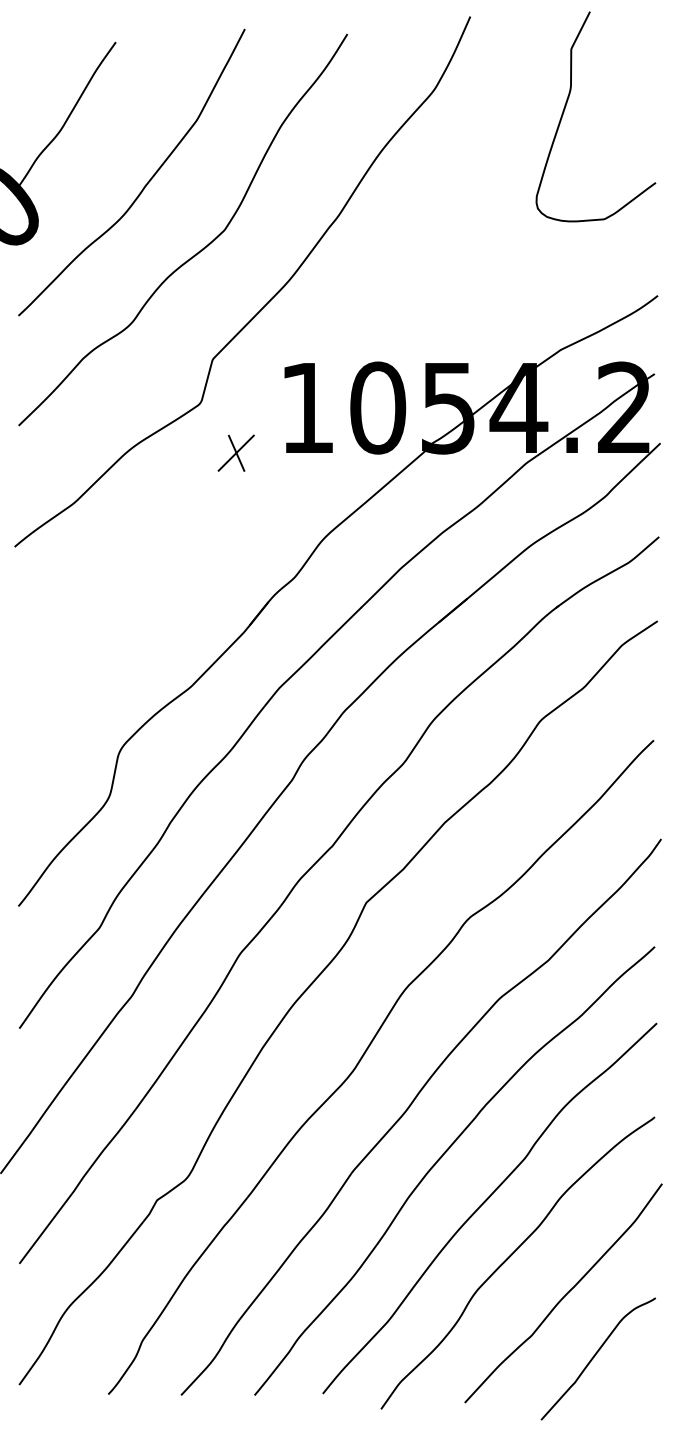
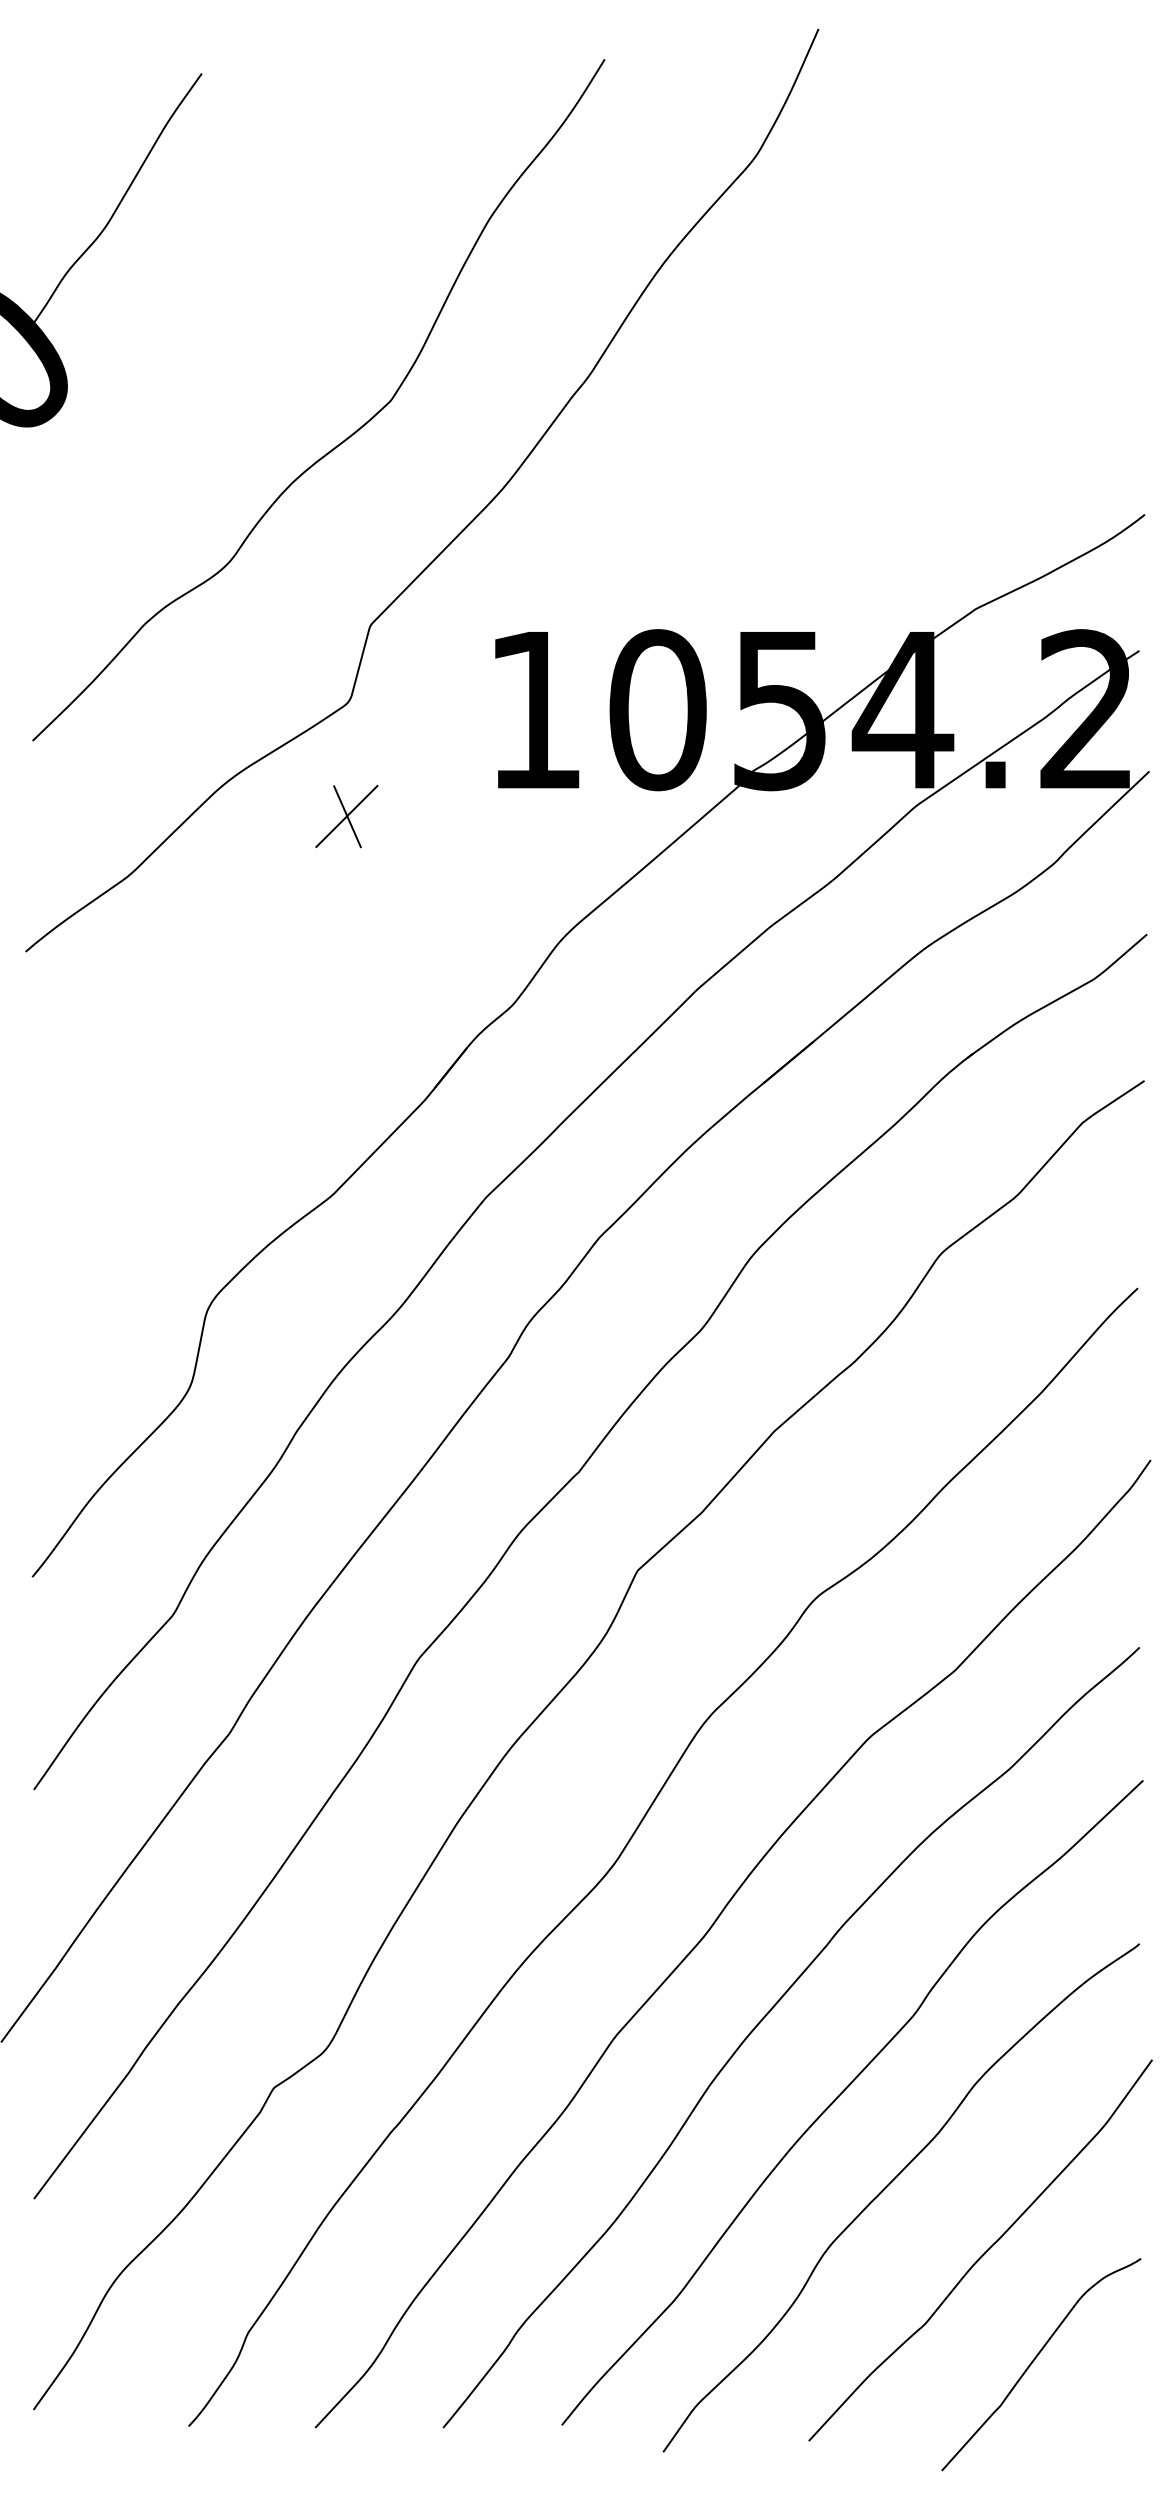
curve: (566, 106) -> (985, 185), removed
curve: (144, 185) -> (251, 322), removed
part: (235, 452) -> (345, 815), moved

